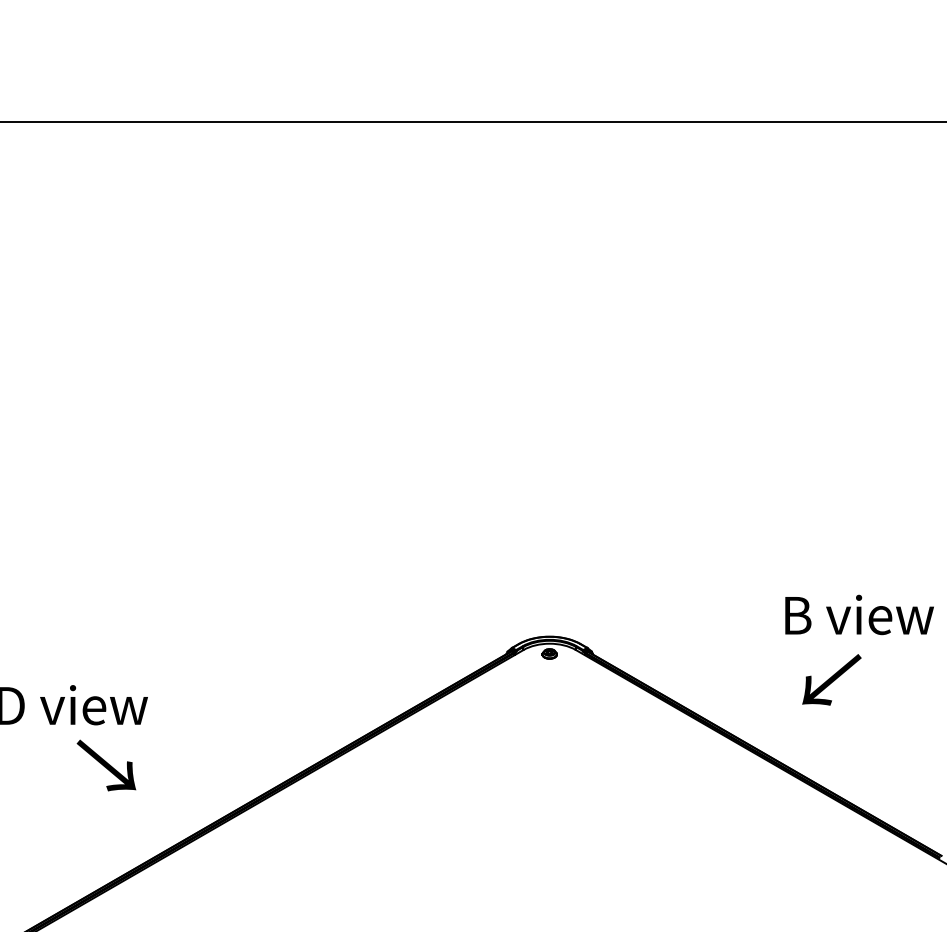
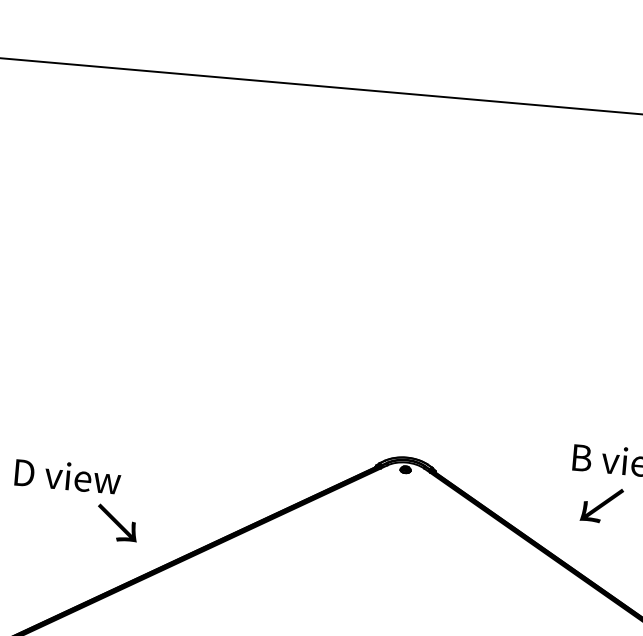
text: (106, 765) -> (117, 523), moved

